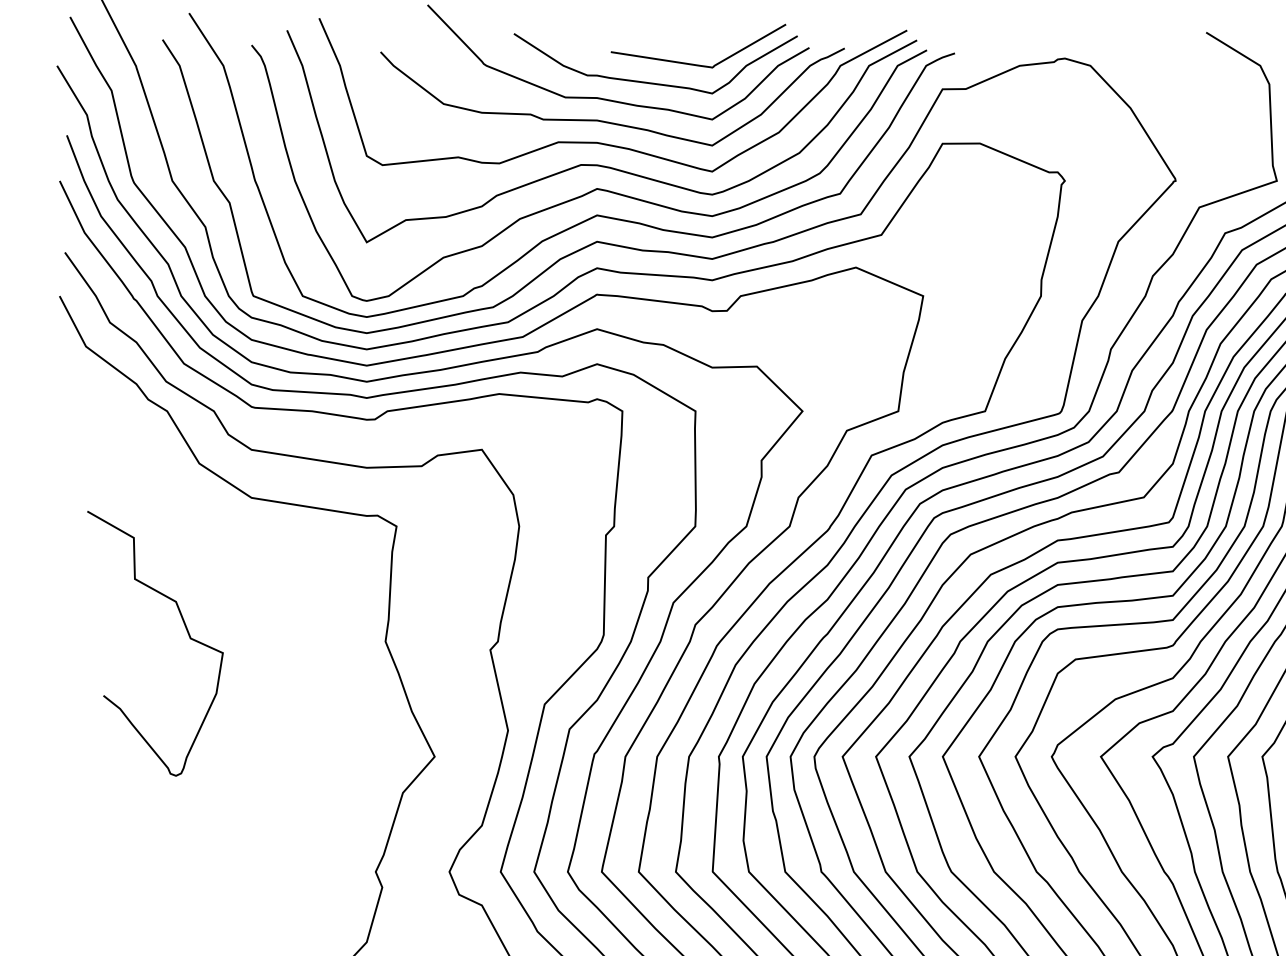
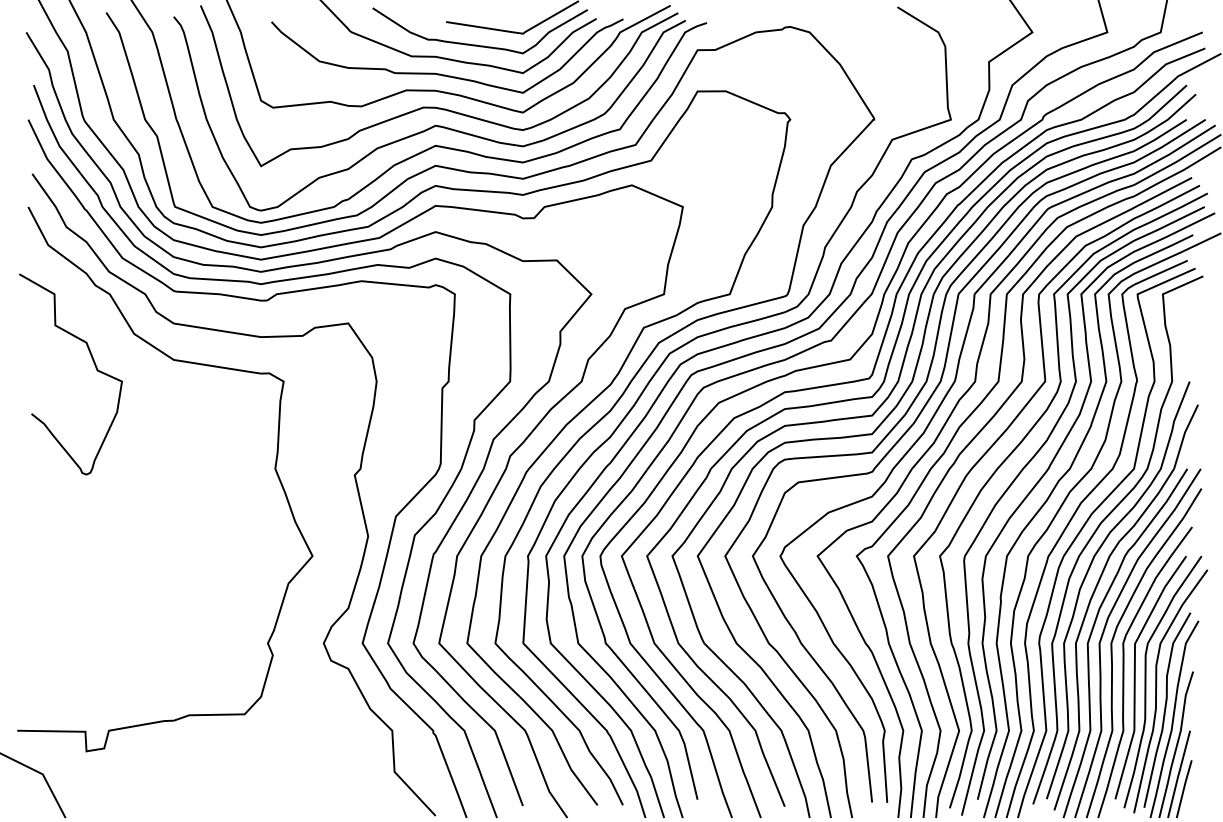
curve: (185, 629) -> (93, 363), moved

